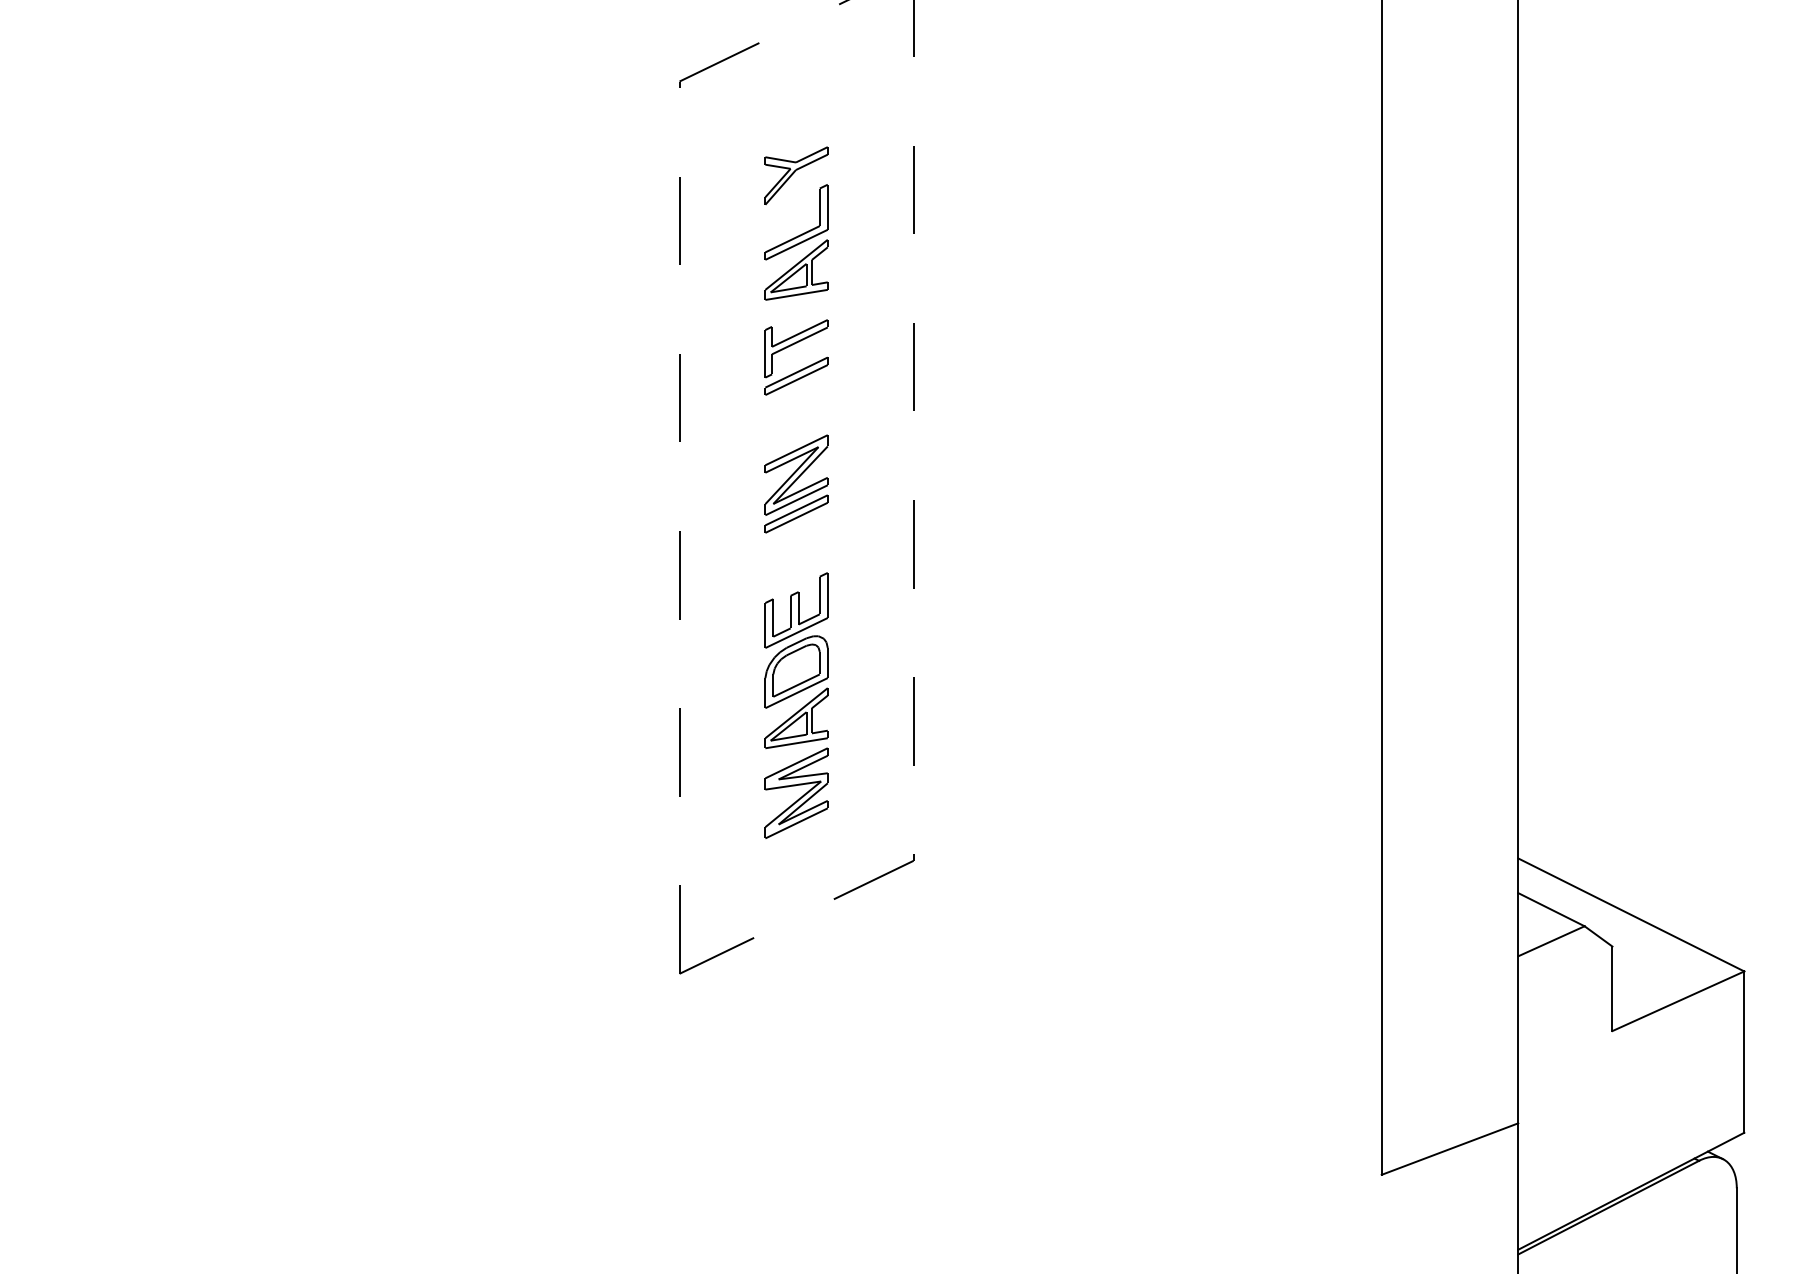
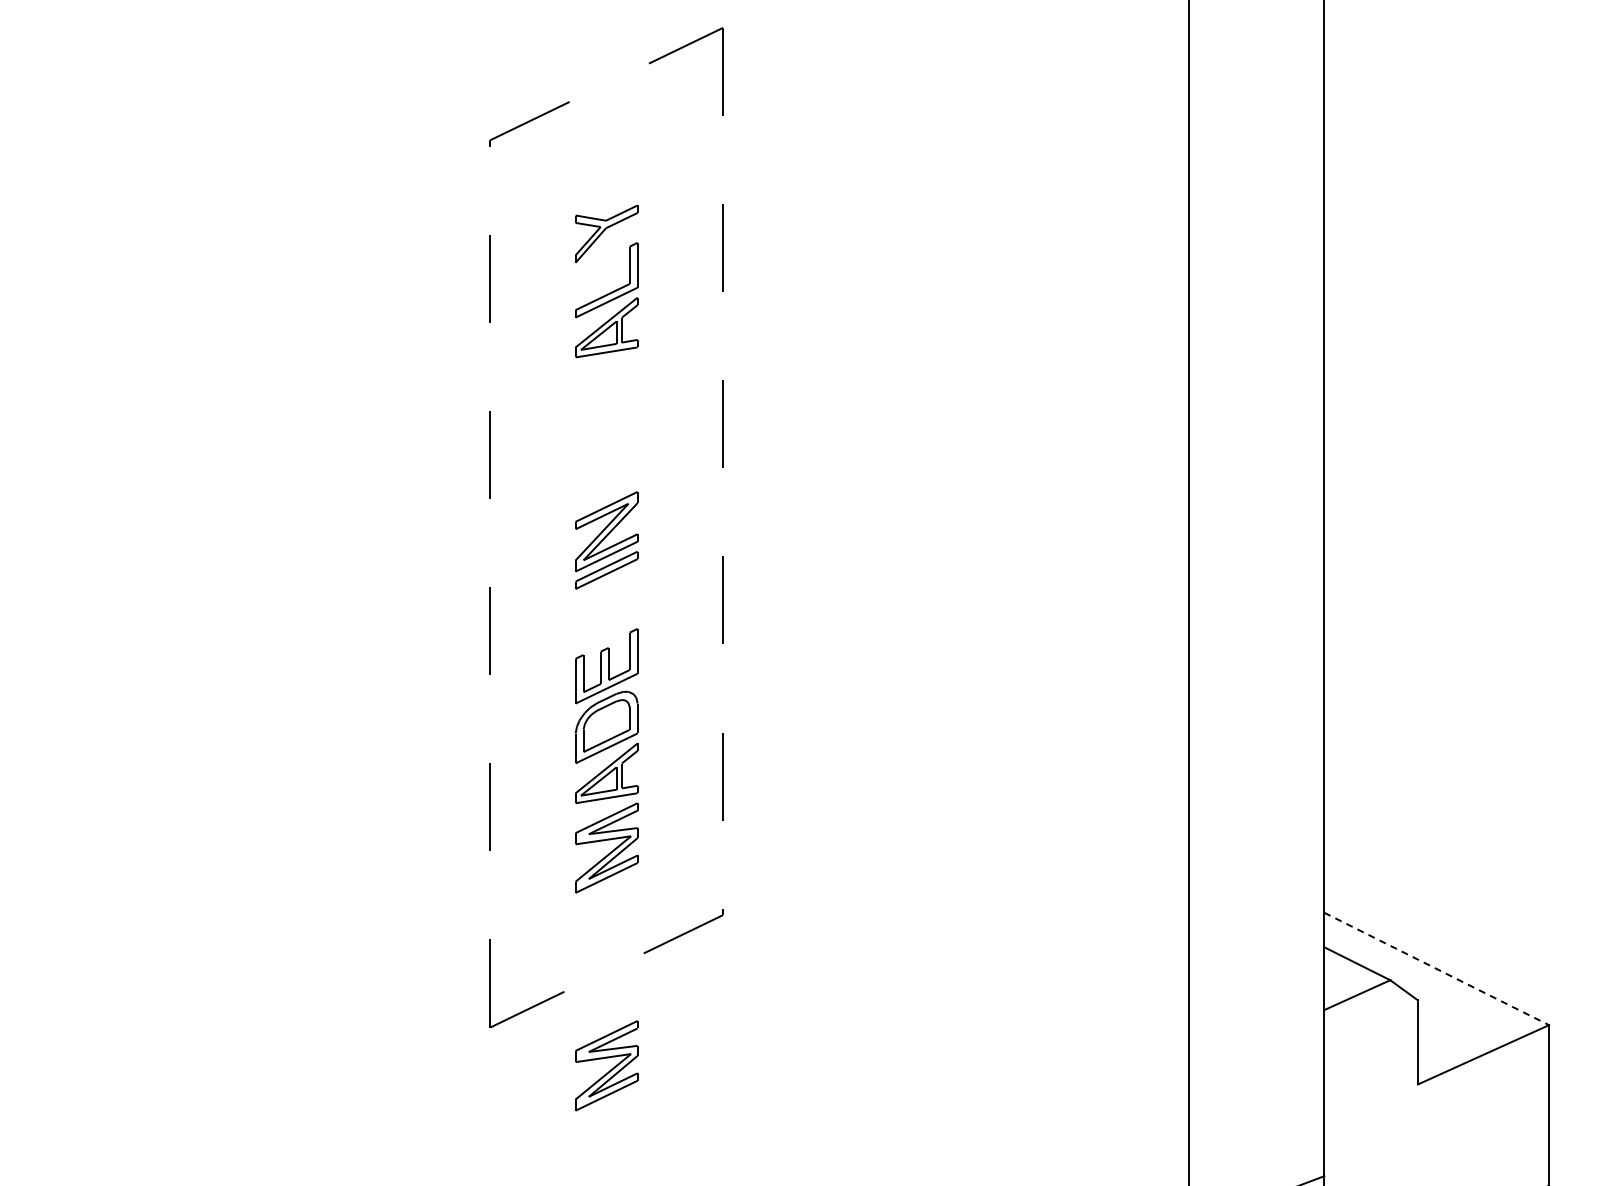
part: (790, 346) -> (600, 403), removed
line: (1631, 915) -> (1436, 969), solid -> dashed
part: (795, 1005) -> (605, 1059), added

